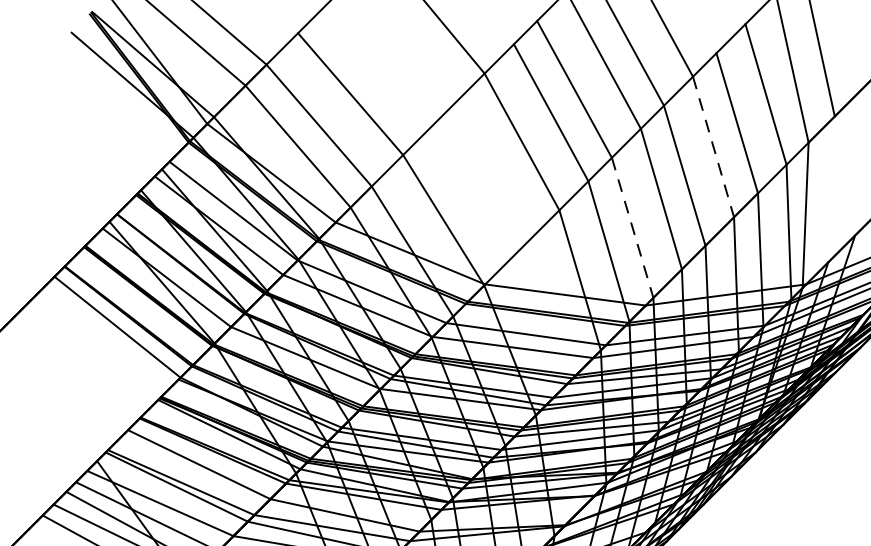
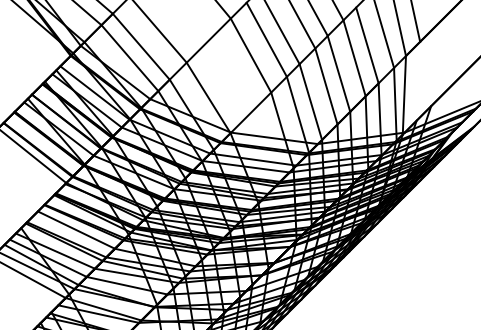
line: (713, 147) -> (354, 58), dashed -> solid
line: (632, 228) -> (310, 102), dashed -> solid

